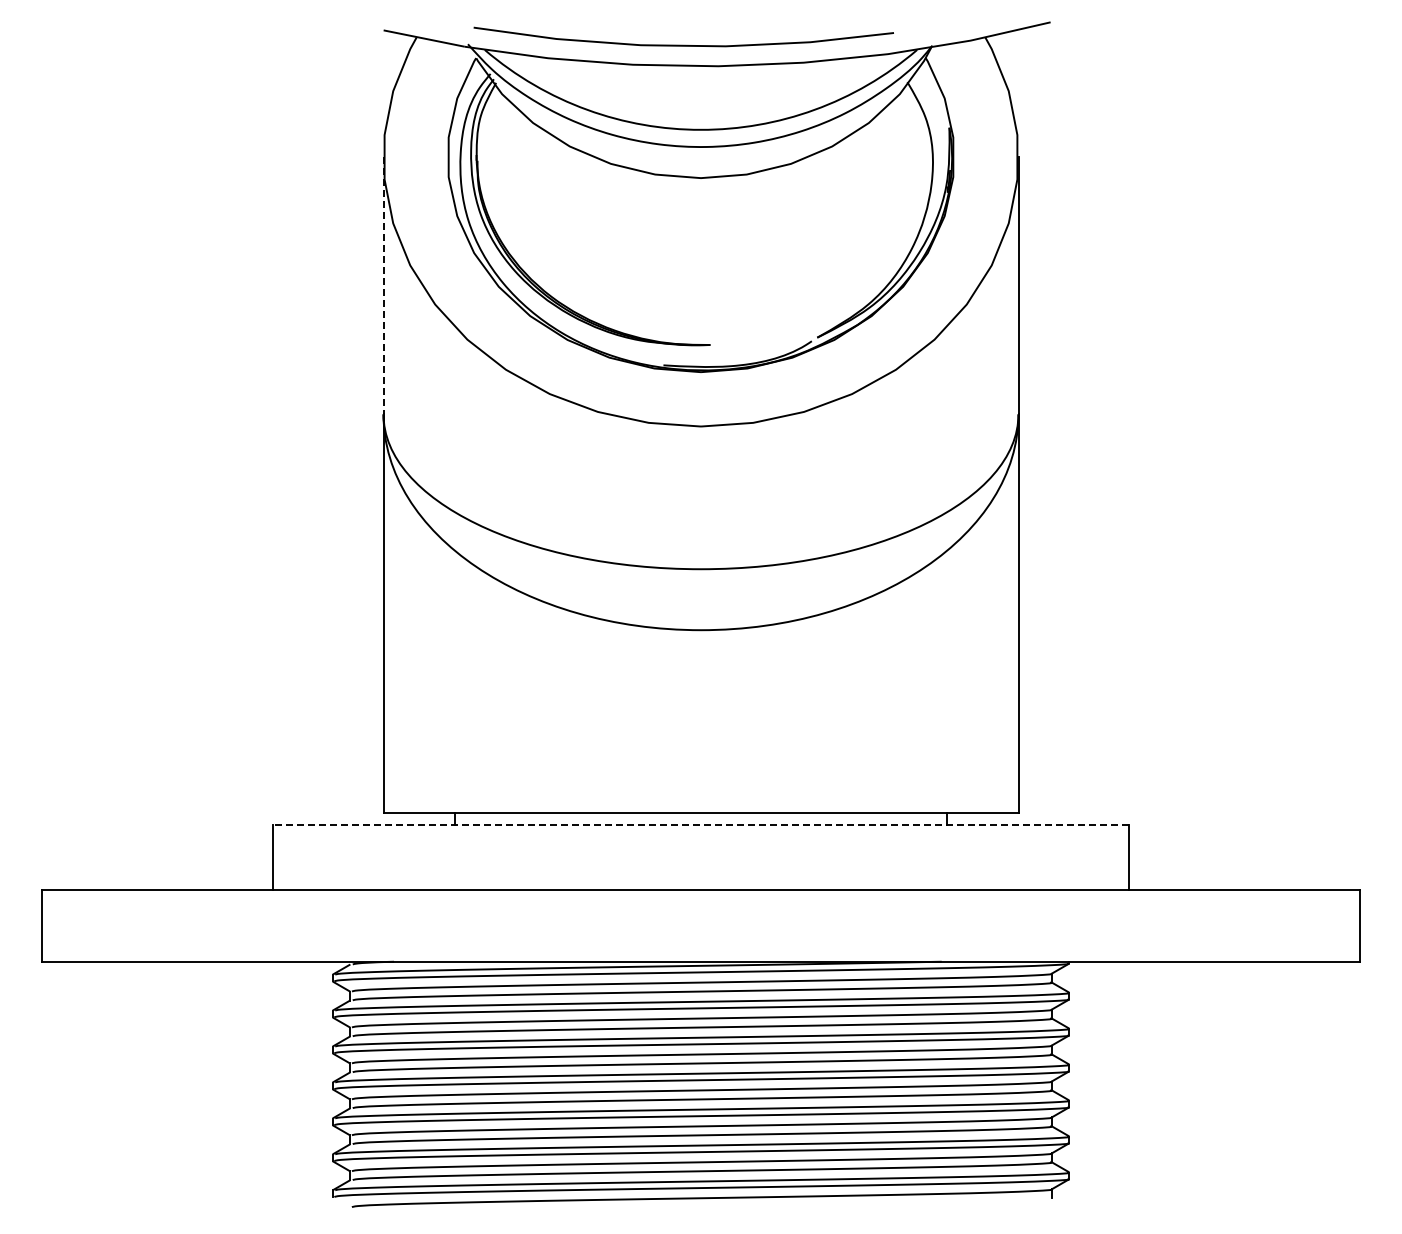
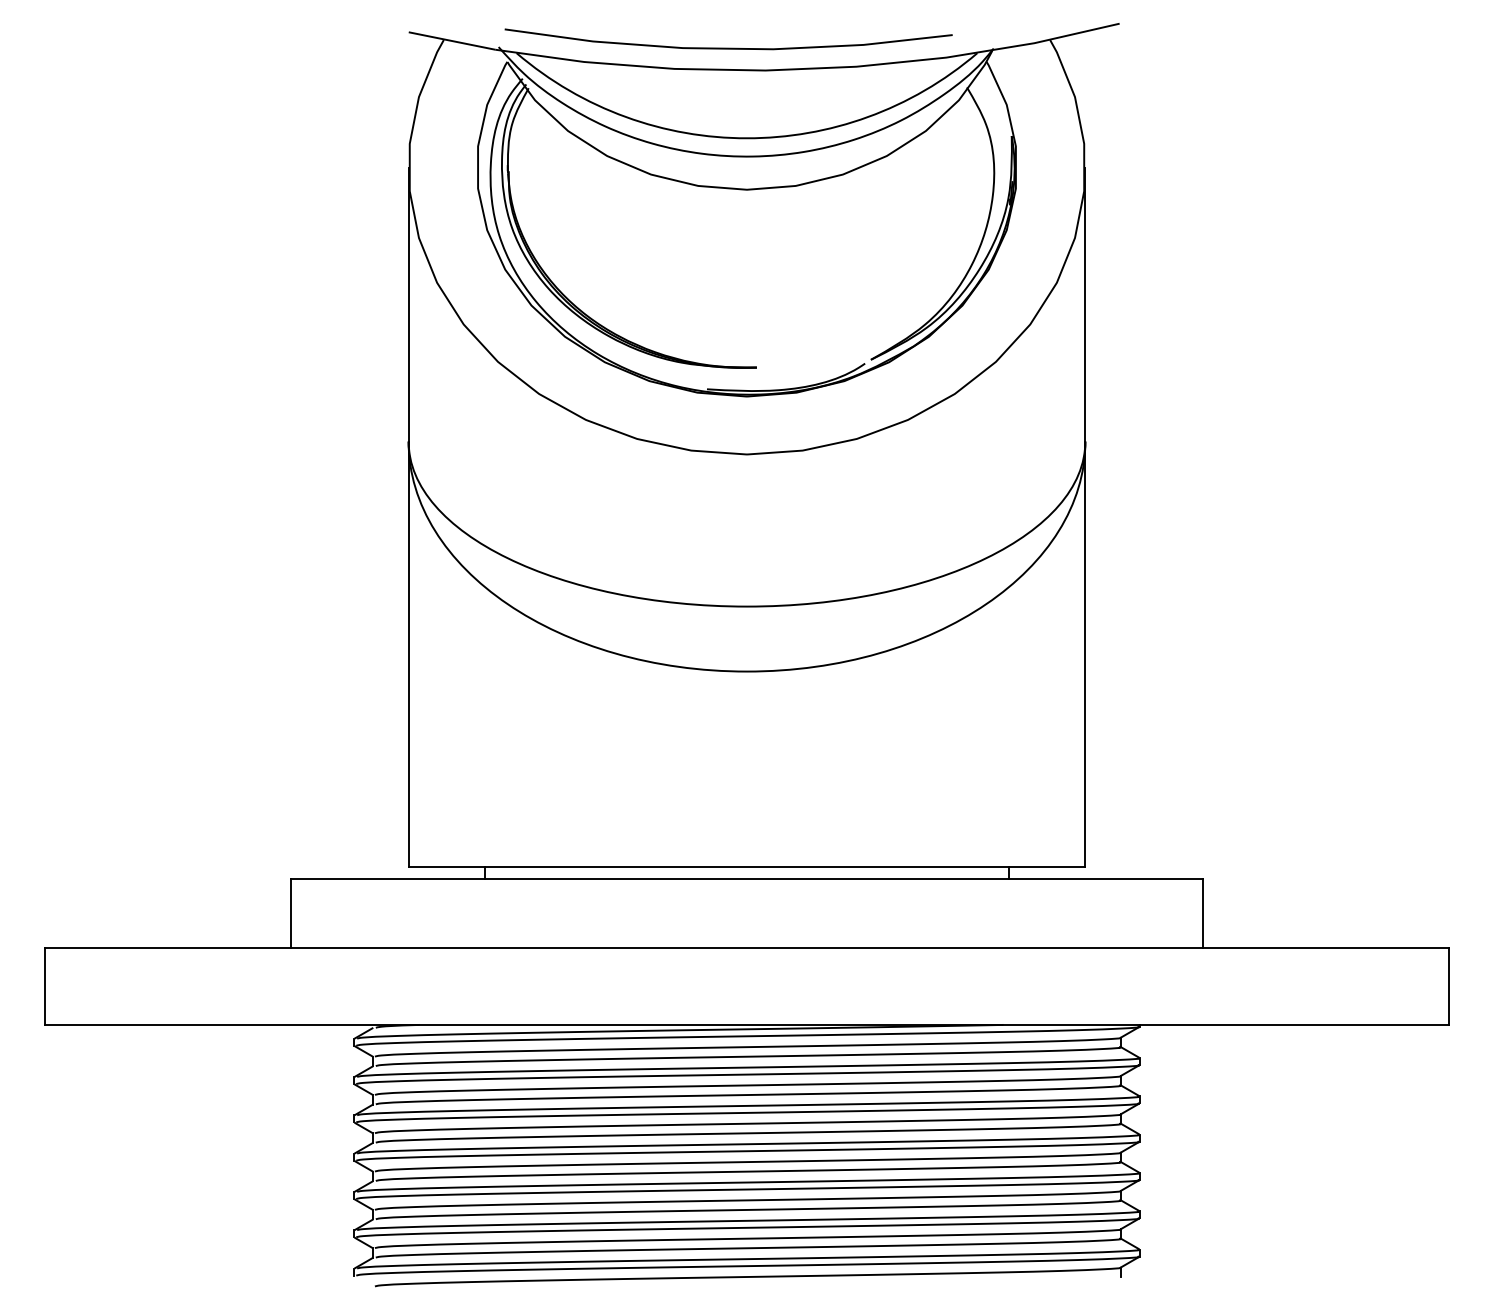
line: (383, 285) -> (408, 304), dashed -> solid
line: (701, 825) -> (747, 879), dashed -> solid

